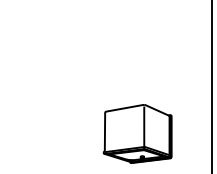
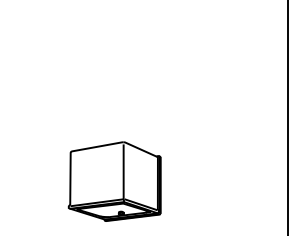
part: (137, 133) -> (114, 180), moved

